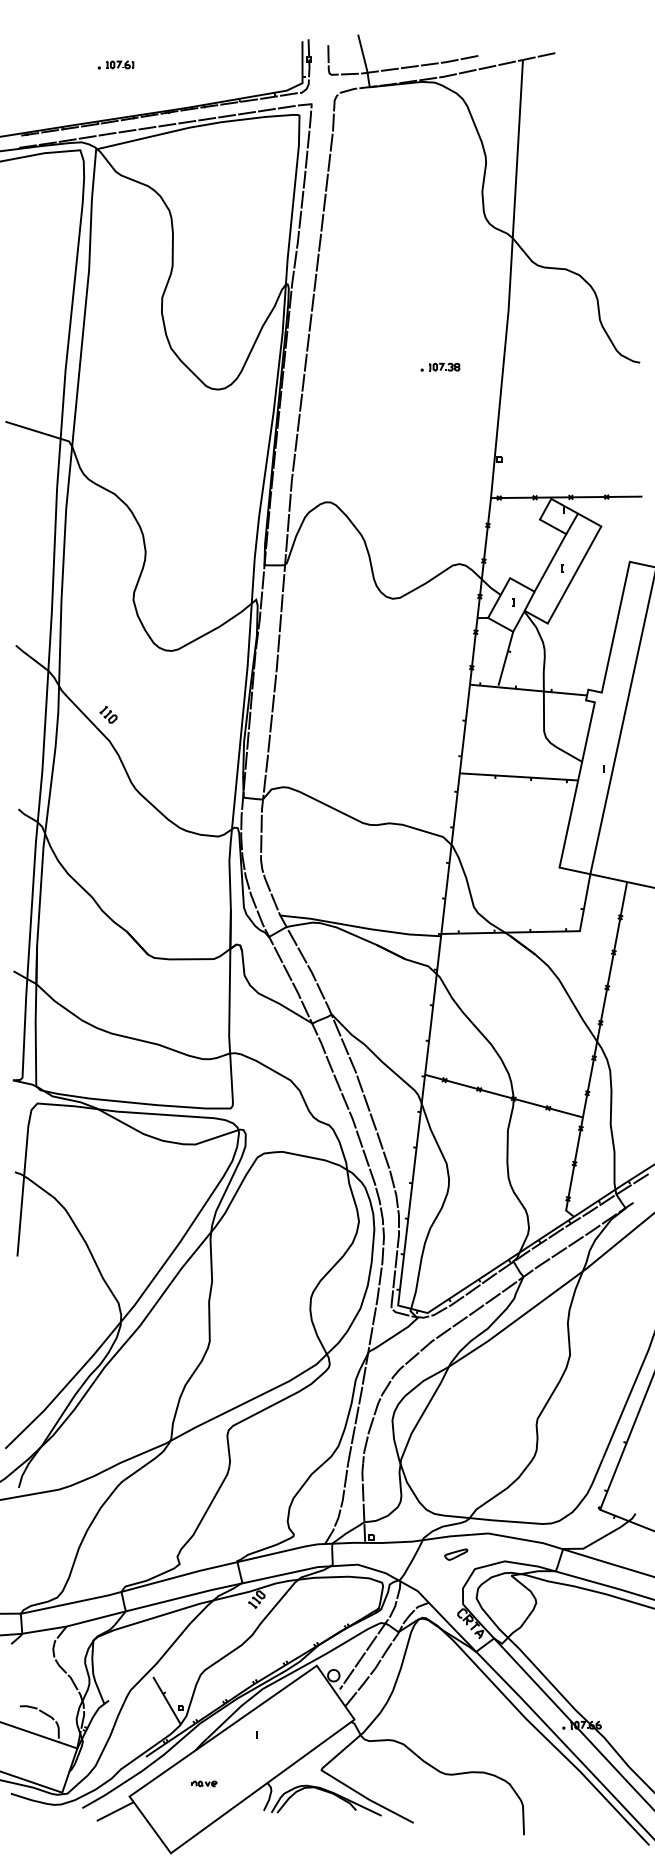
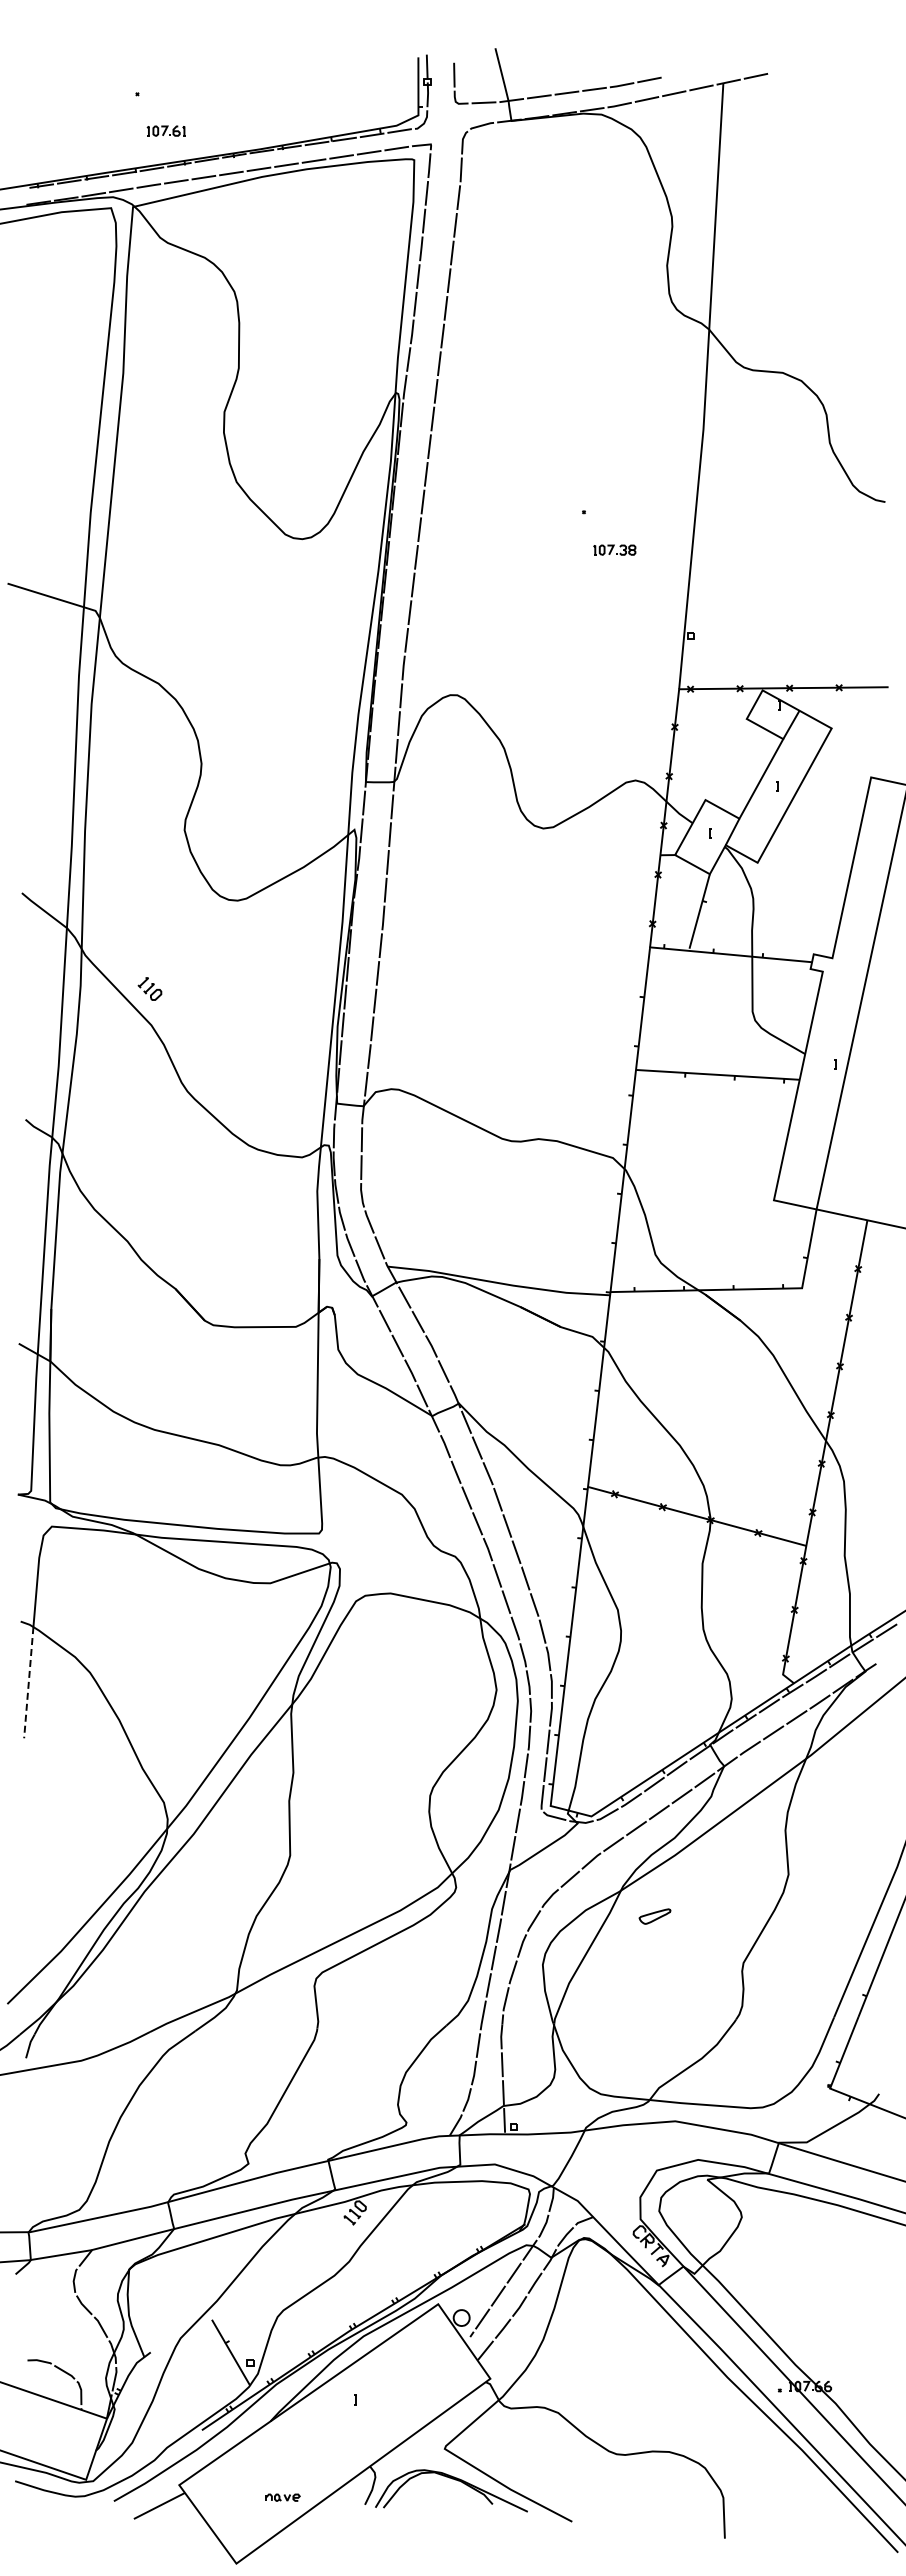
part: (119, 64) -> (165, 130), moved
part: (444, 366) -> (614, 549), moved
line: (20, 1216) -> (28, 1682), solid -> dashed
part: (455, 1554) -> (654, 1916), moved
part: (204, 1783) -> (282, 2497), moved

